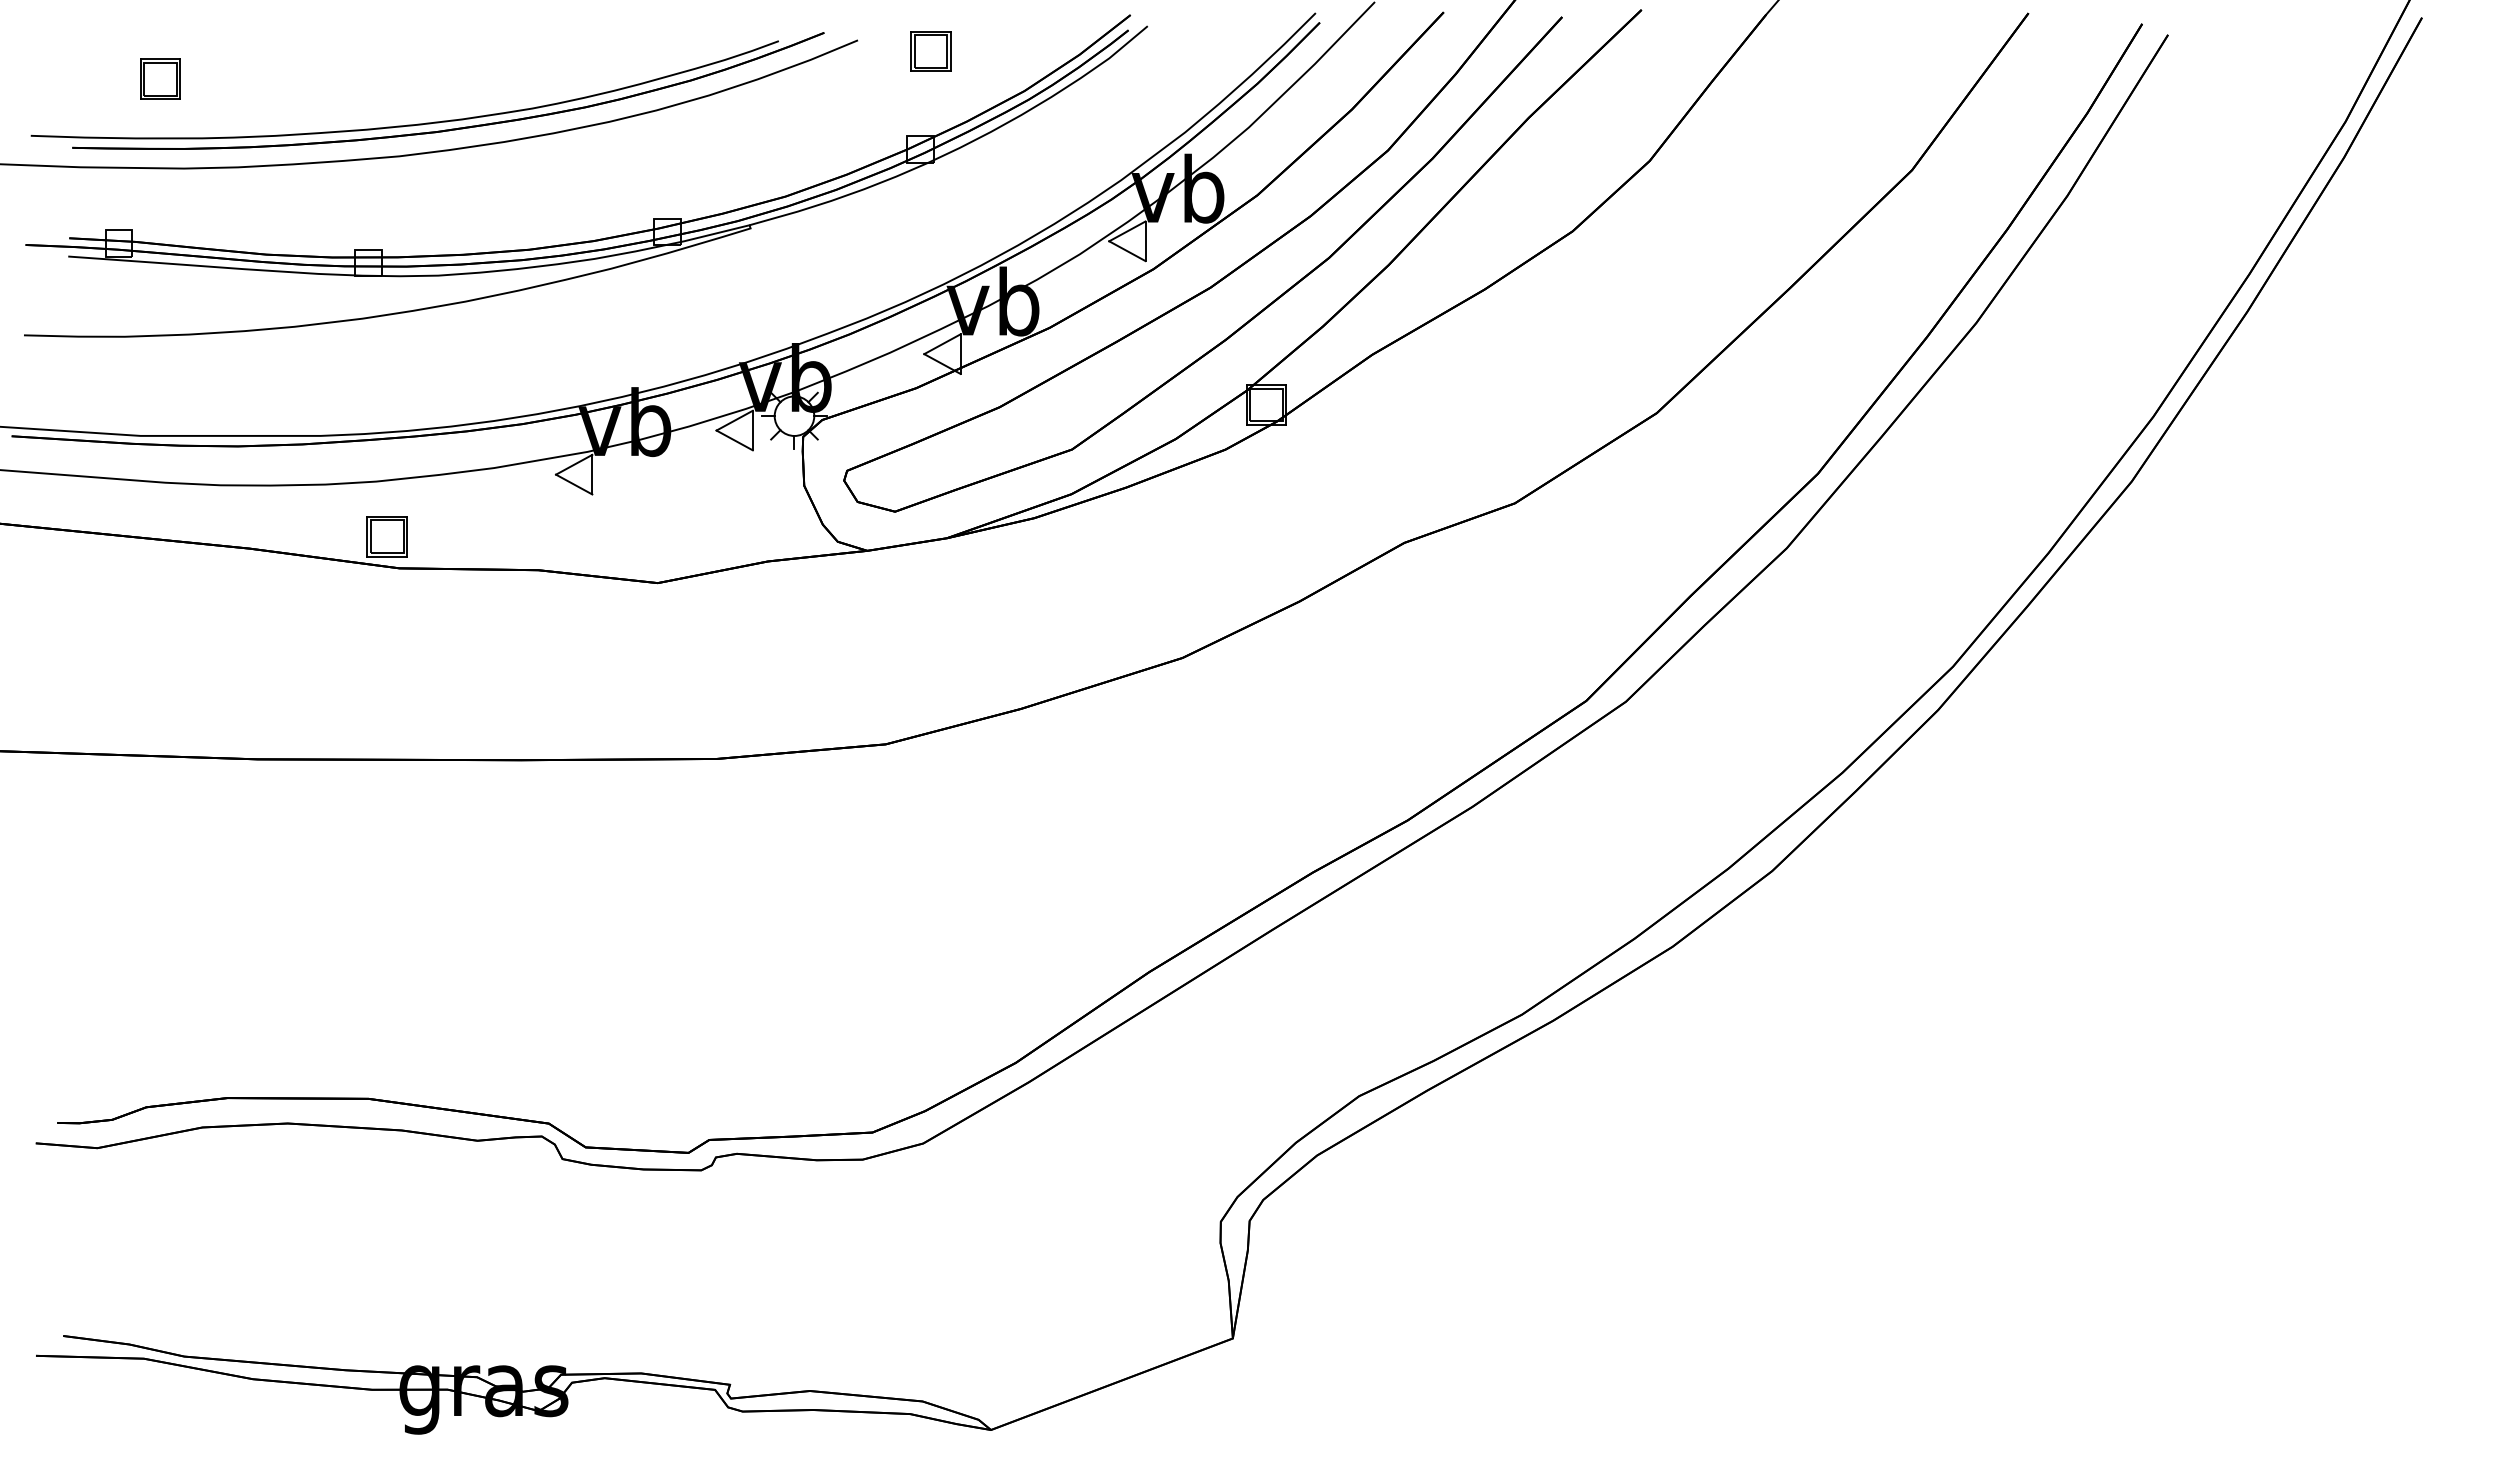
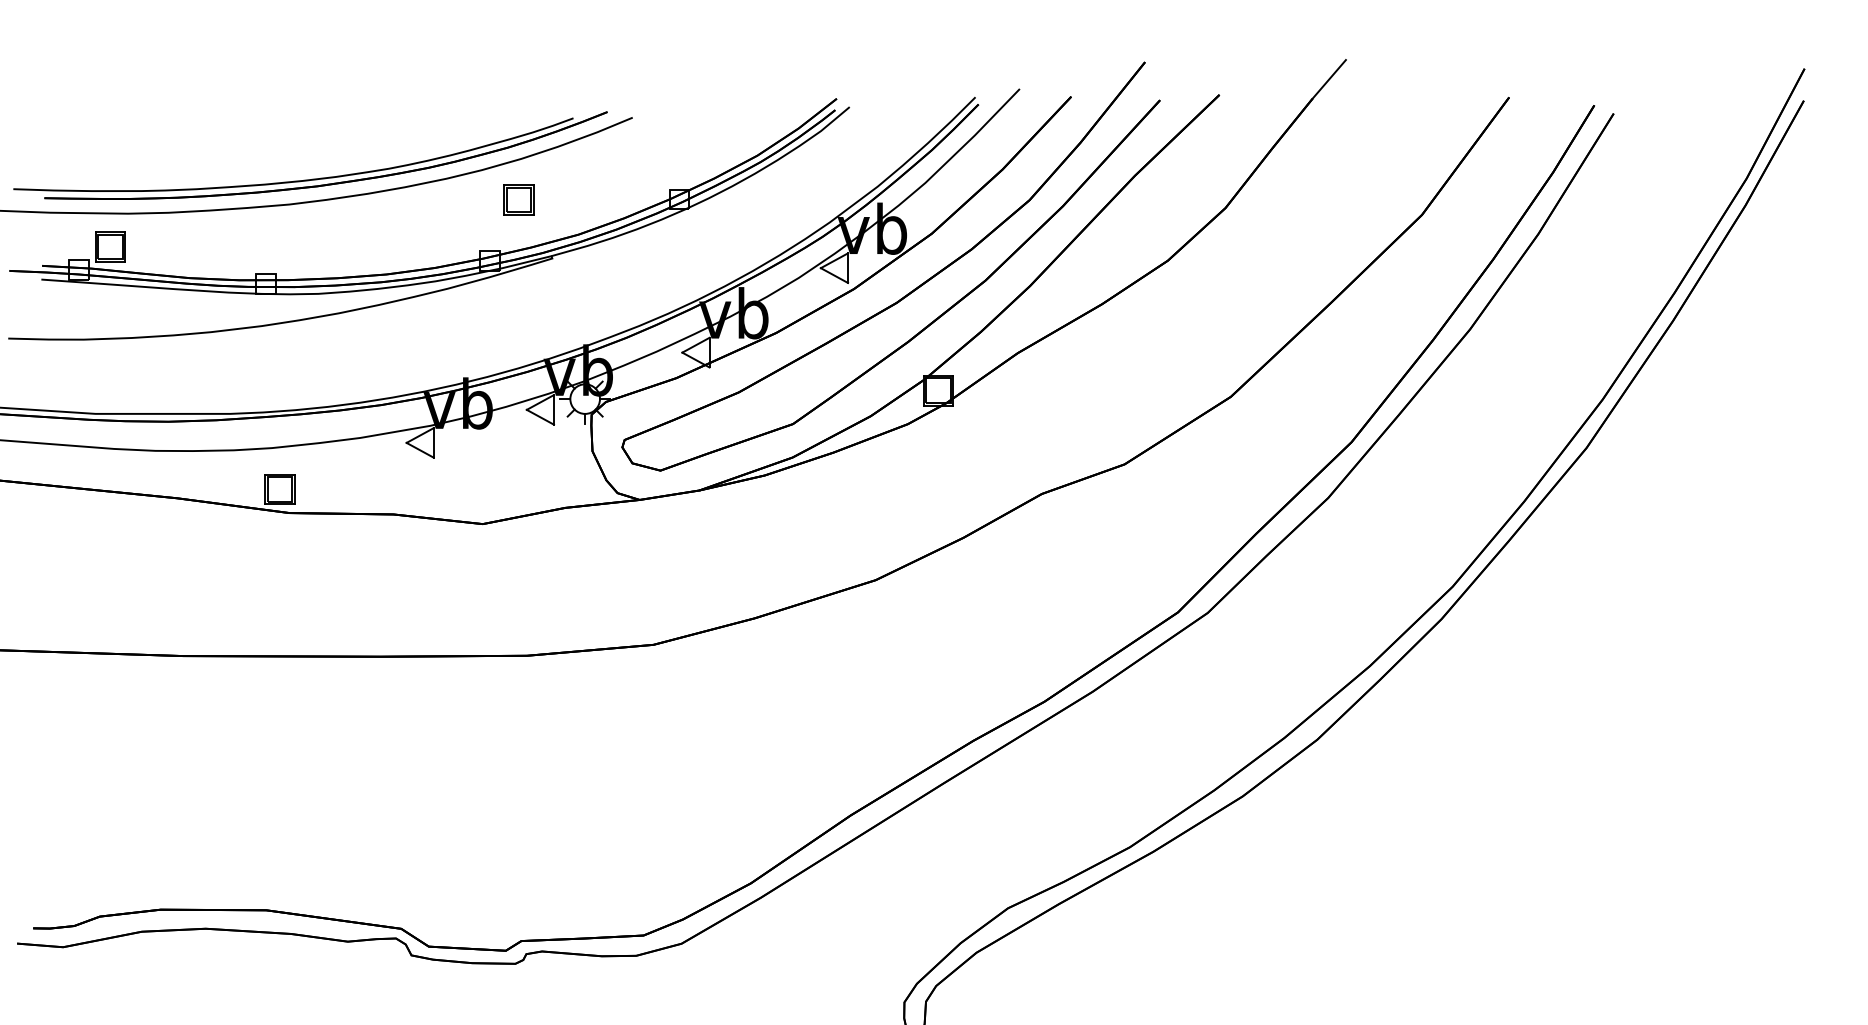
part: (930, 51) -> (518, 200), moved
part: (160, 78) -> (110, 246), moved

